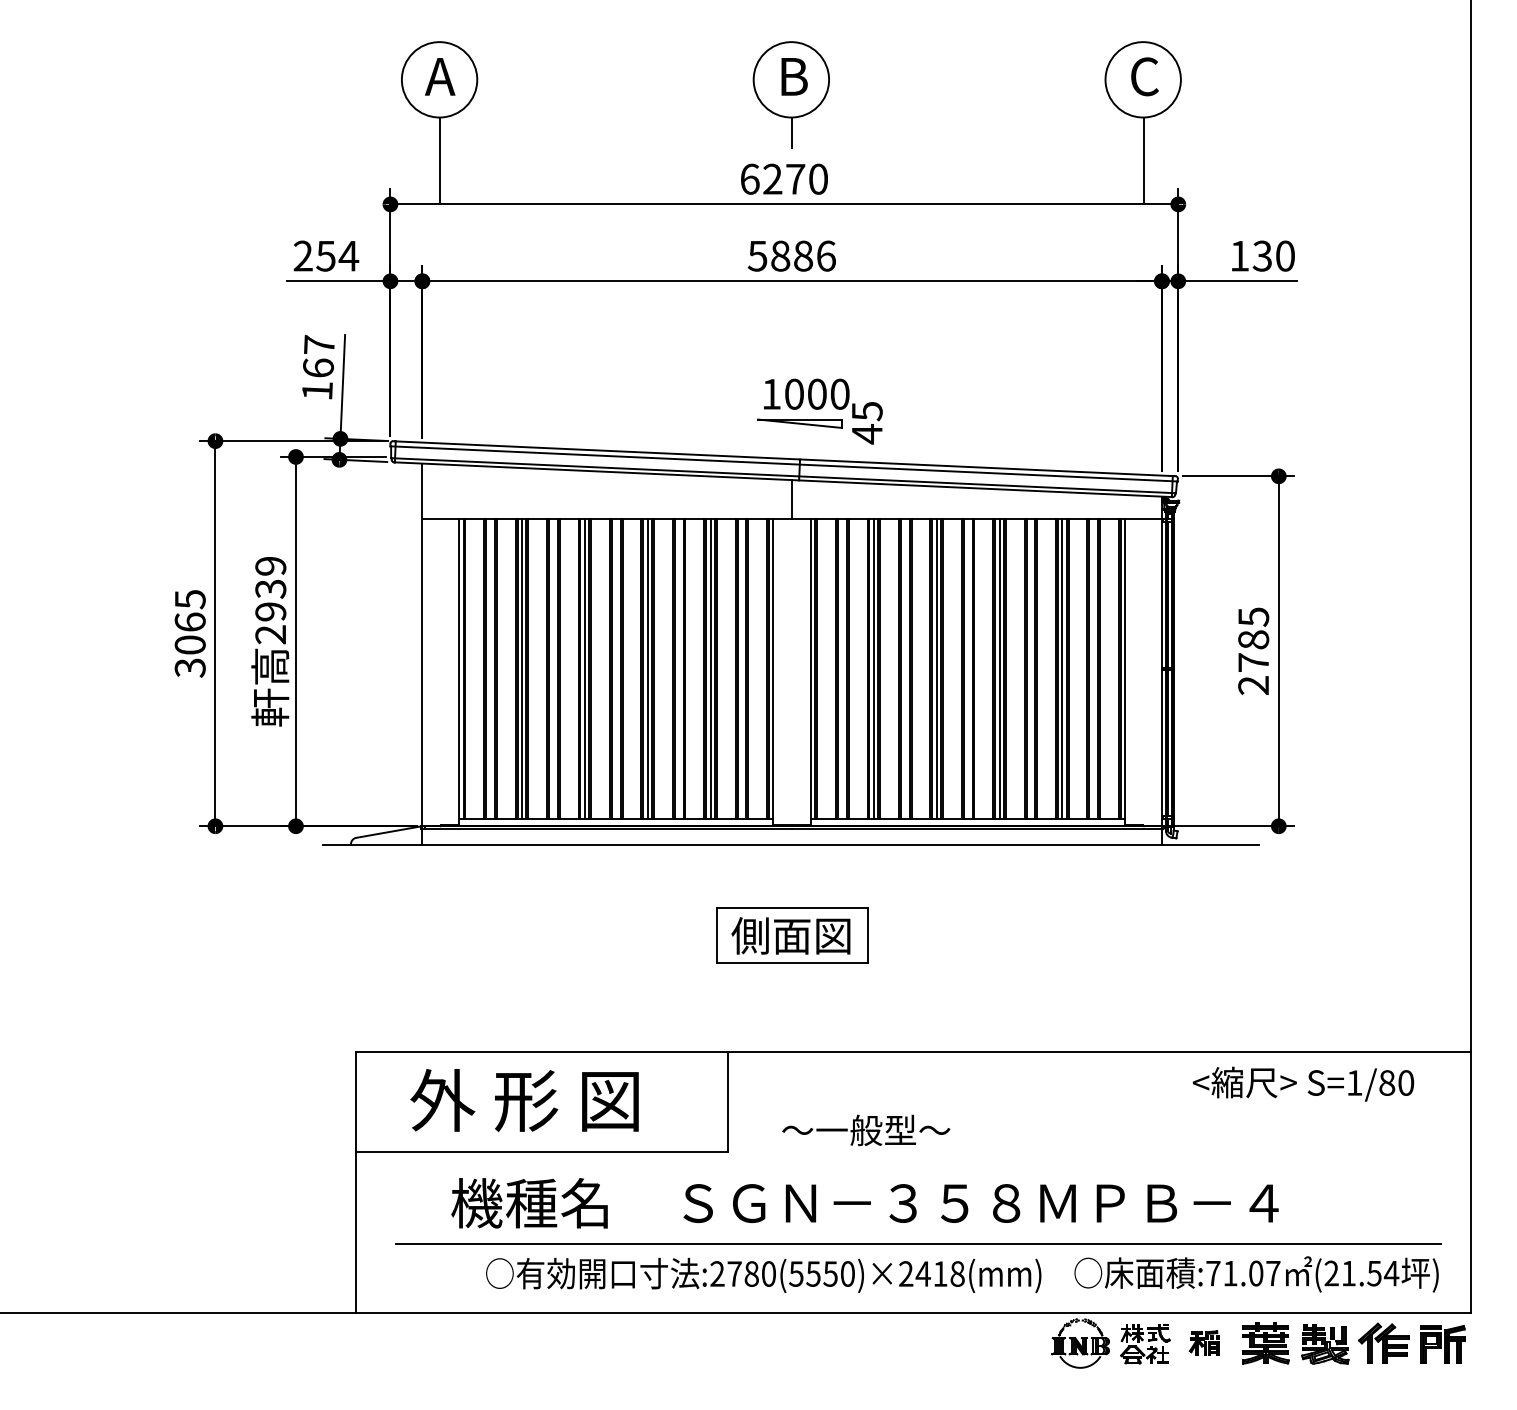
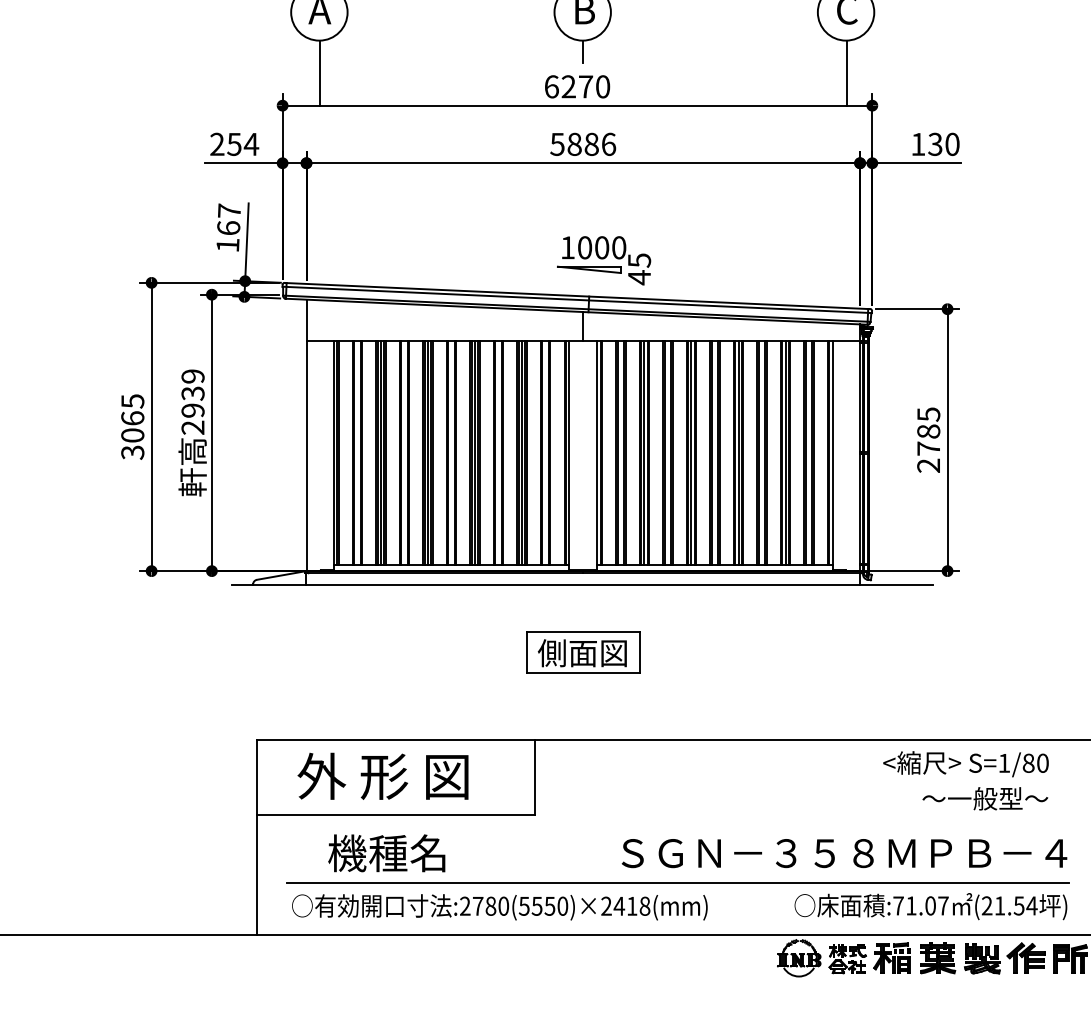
text: (866, 1130) -> (985, 798), moved
text: (980, 1203) -> (844, 853), moved
text: (763, 1275) -> (499, 907), moved
part: (1203, 1342) -> (891, 957), size x1.67

